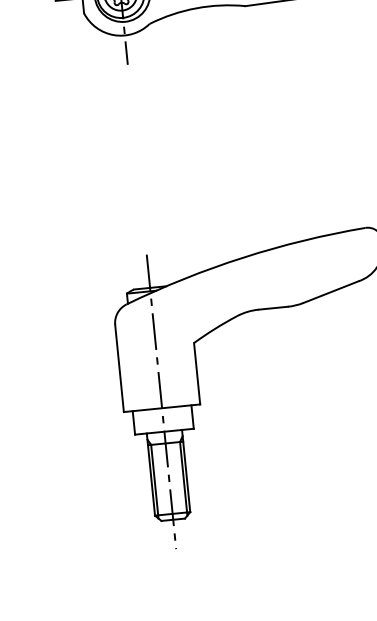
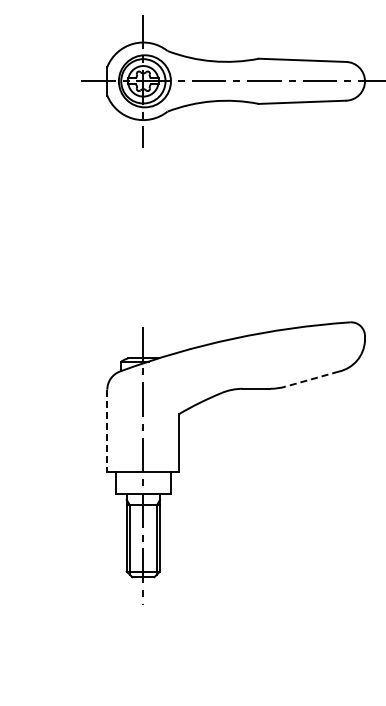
line: (331, 292) -> (312, 379), solid -> dashed
line: (119, 369) -> (107, 431), solid -> dashed

